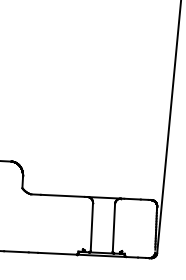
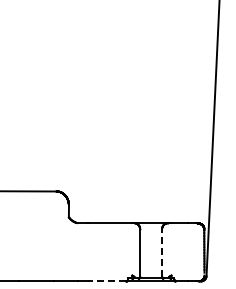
line: (114, 228) -> (162, 253), solid -> dashed
line: (56, 253) -> (106, 281), solid -> dashed

